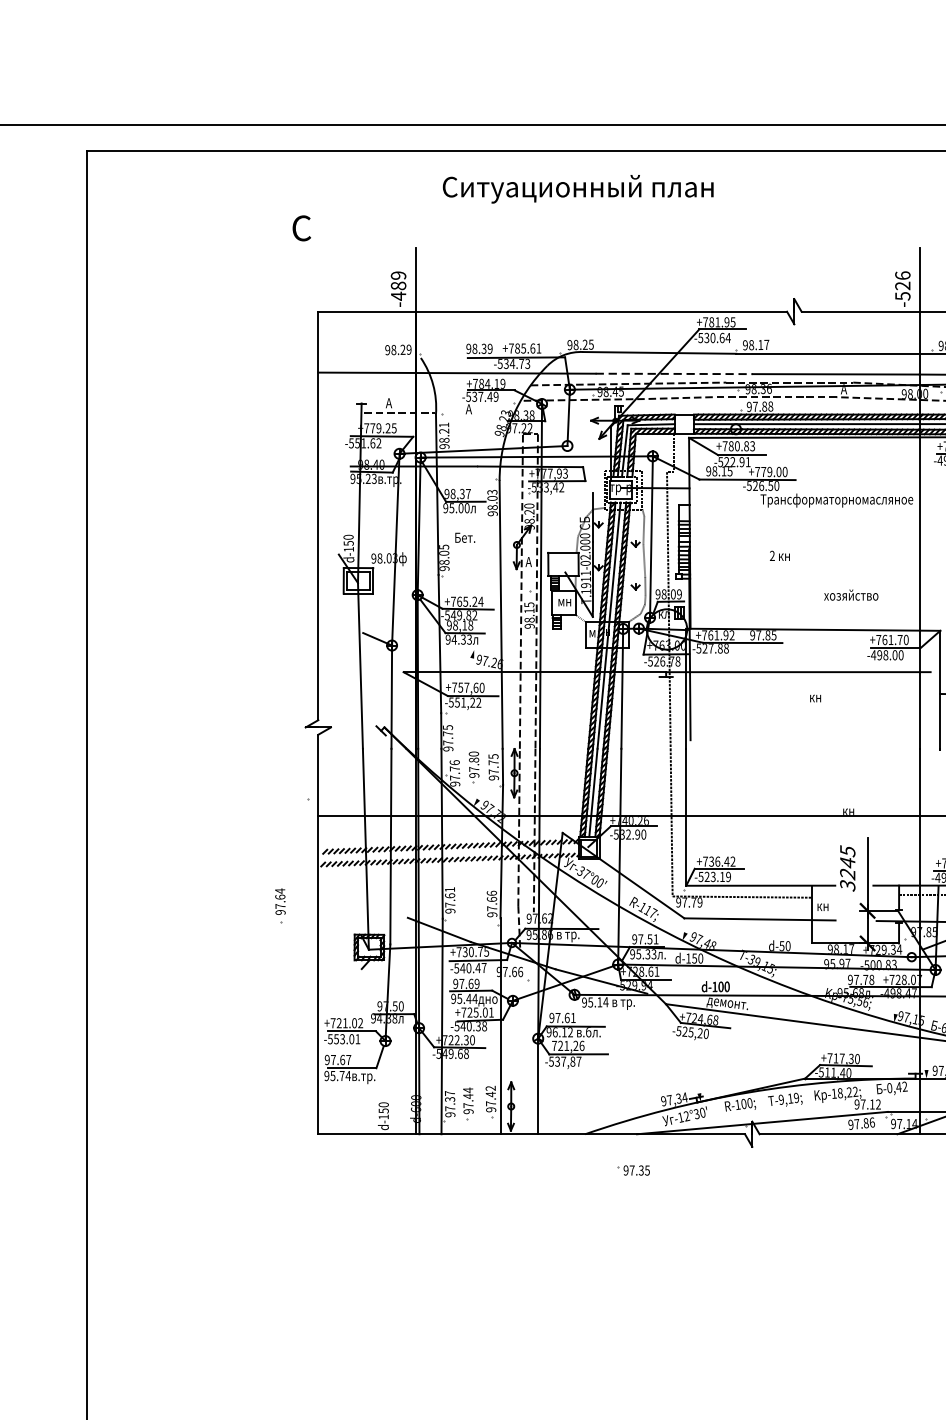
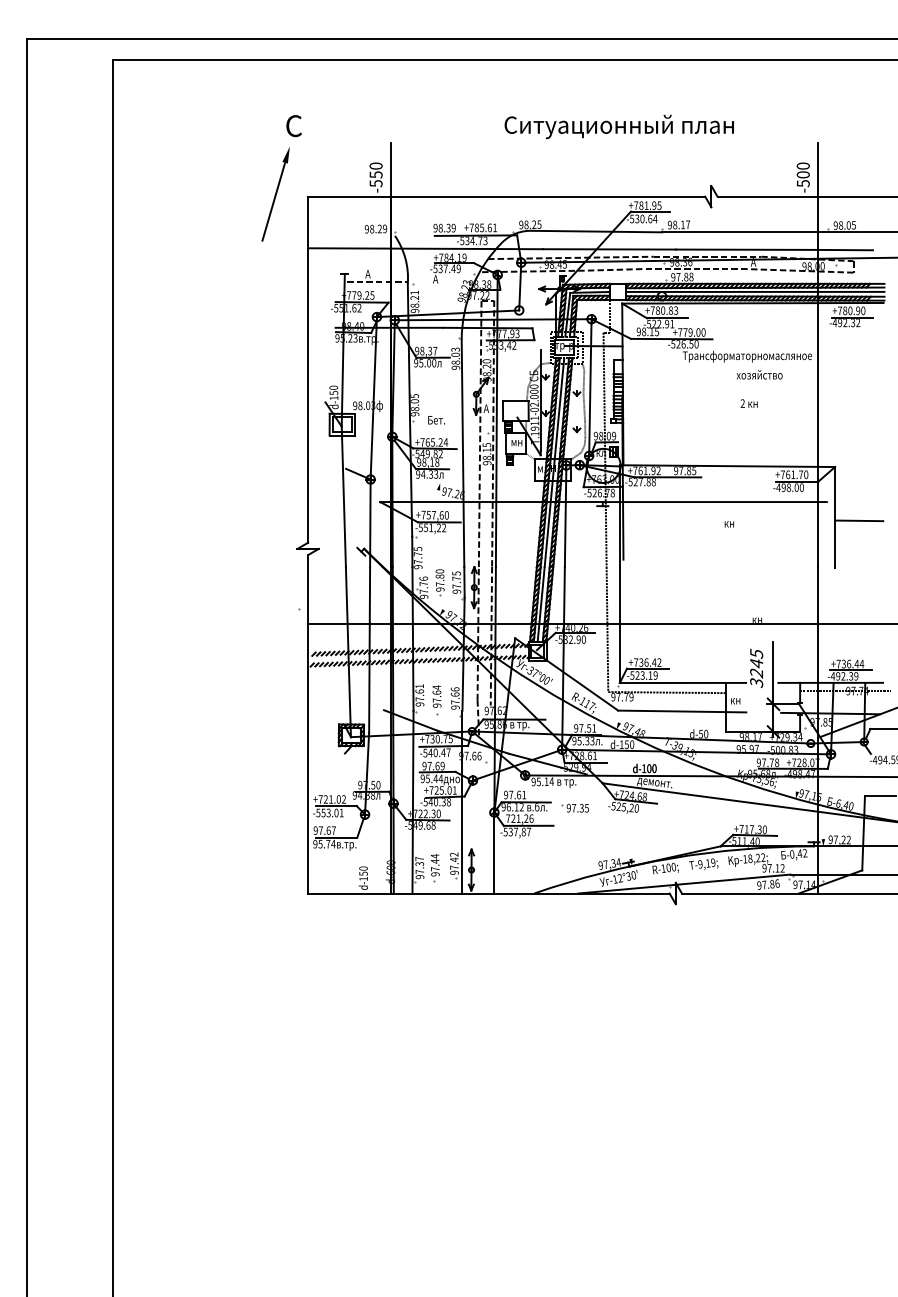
text: (577, 188) -> (618, 126), moved
text: (901, 280) -> (802, 170), -526 -> -500
text: (397, 285) -> (375, 174), -489 -> -550
part: (279, 309) -> (275, 194), added
line: (674, 374) -> (609, 249), dashed -> solid
text: (465, 538) -> (436, 420), moved
text: (779, 555) -> (748, 403), moved
text: (851, 594) -> (759, 374), moved
part: (279, 906) -> (436, 700), moved
part: (632, 1169) -> (574, 807), moved

